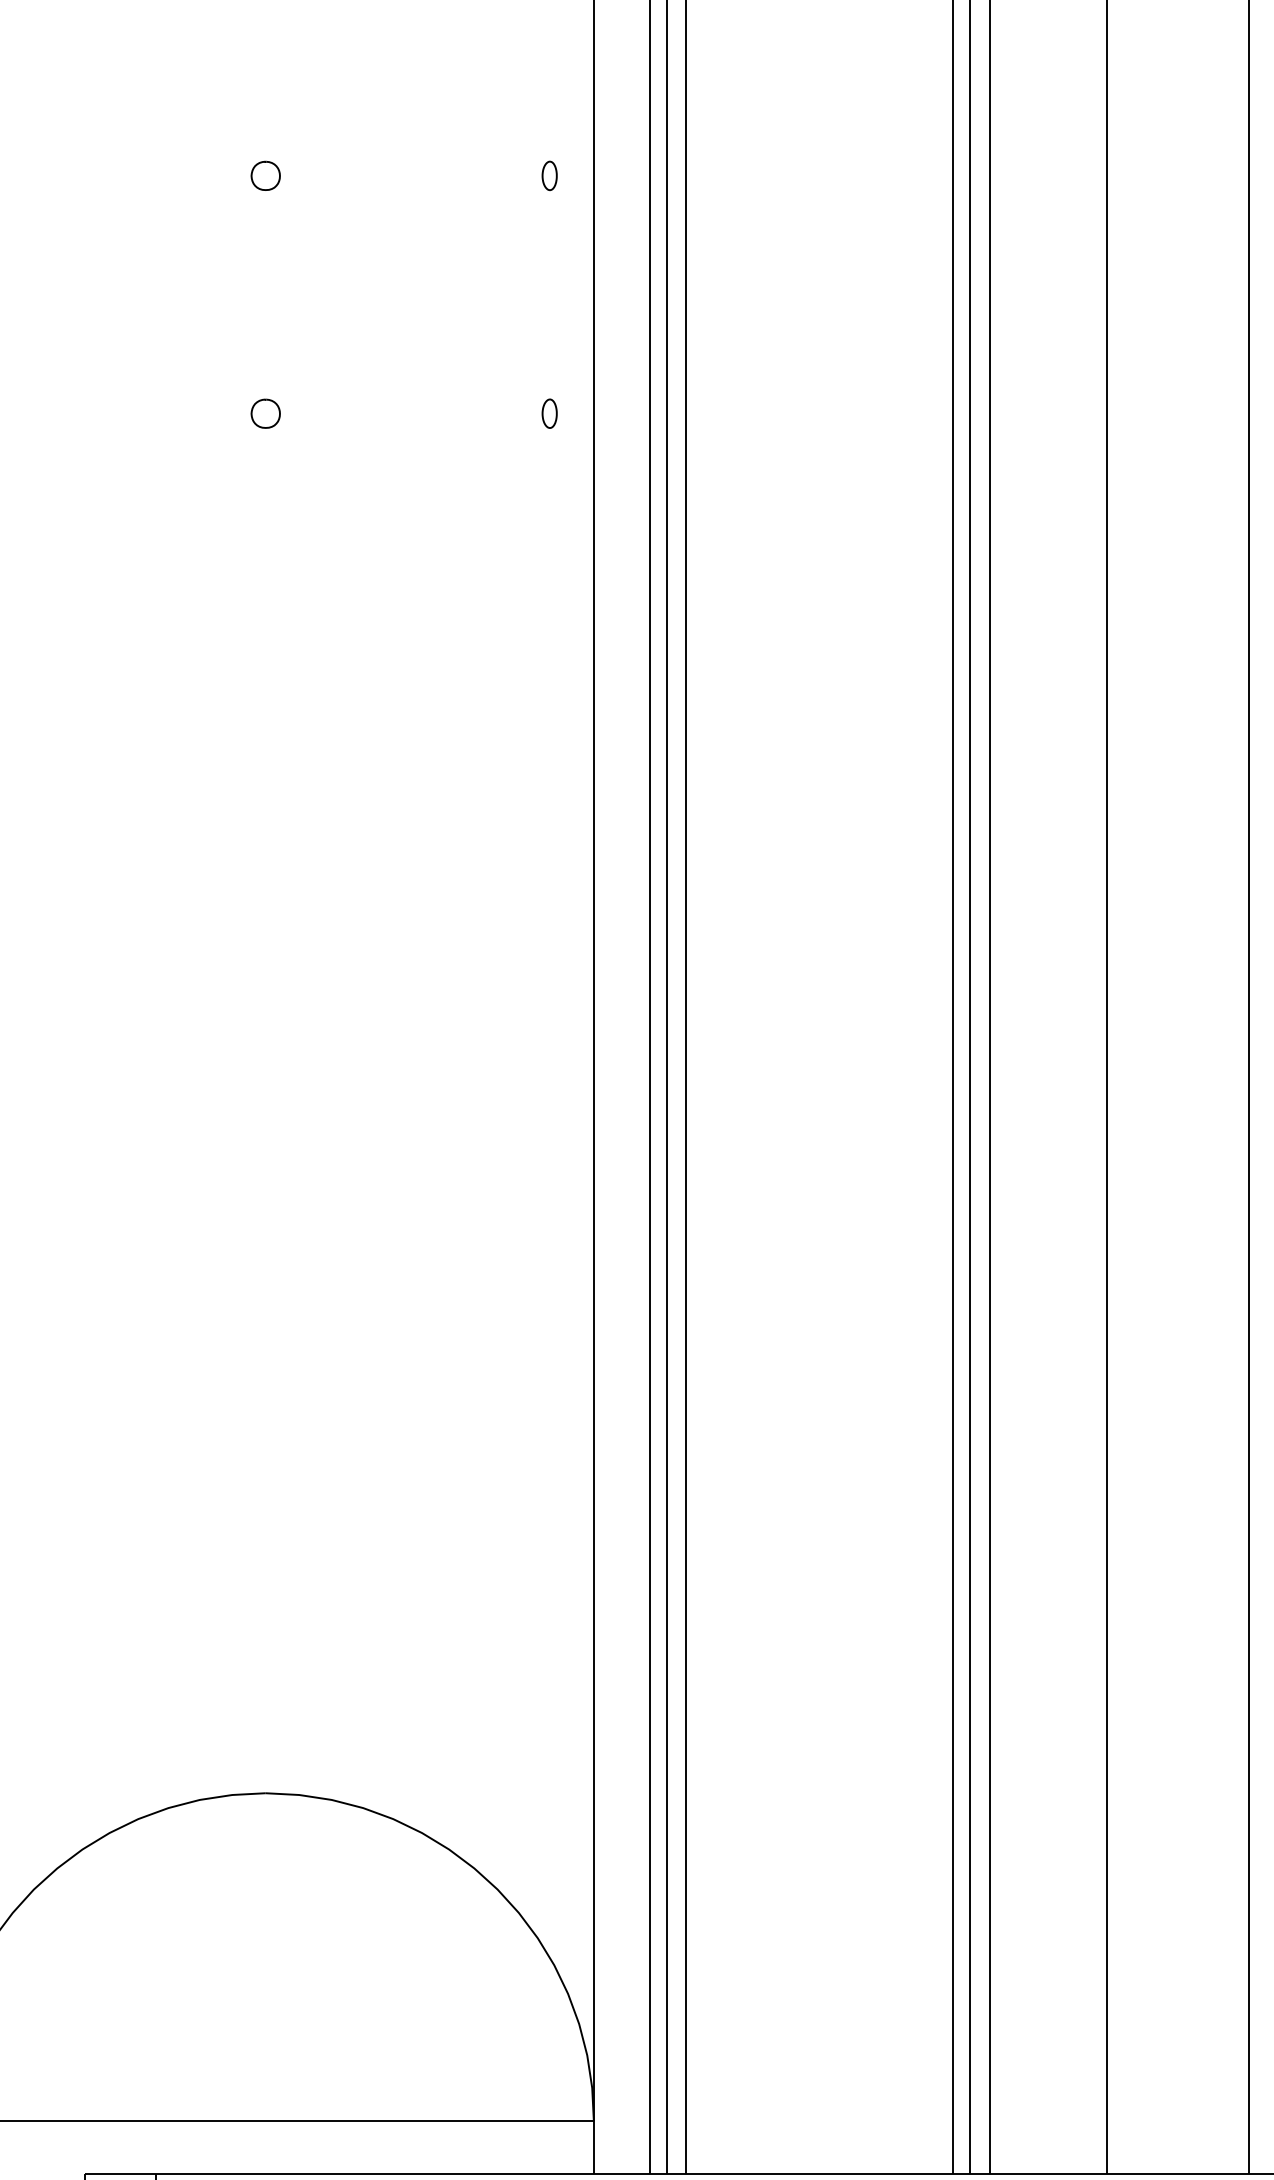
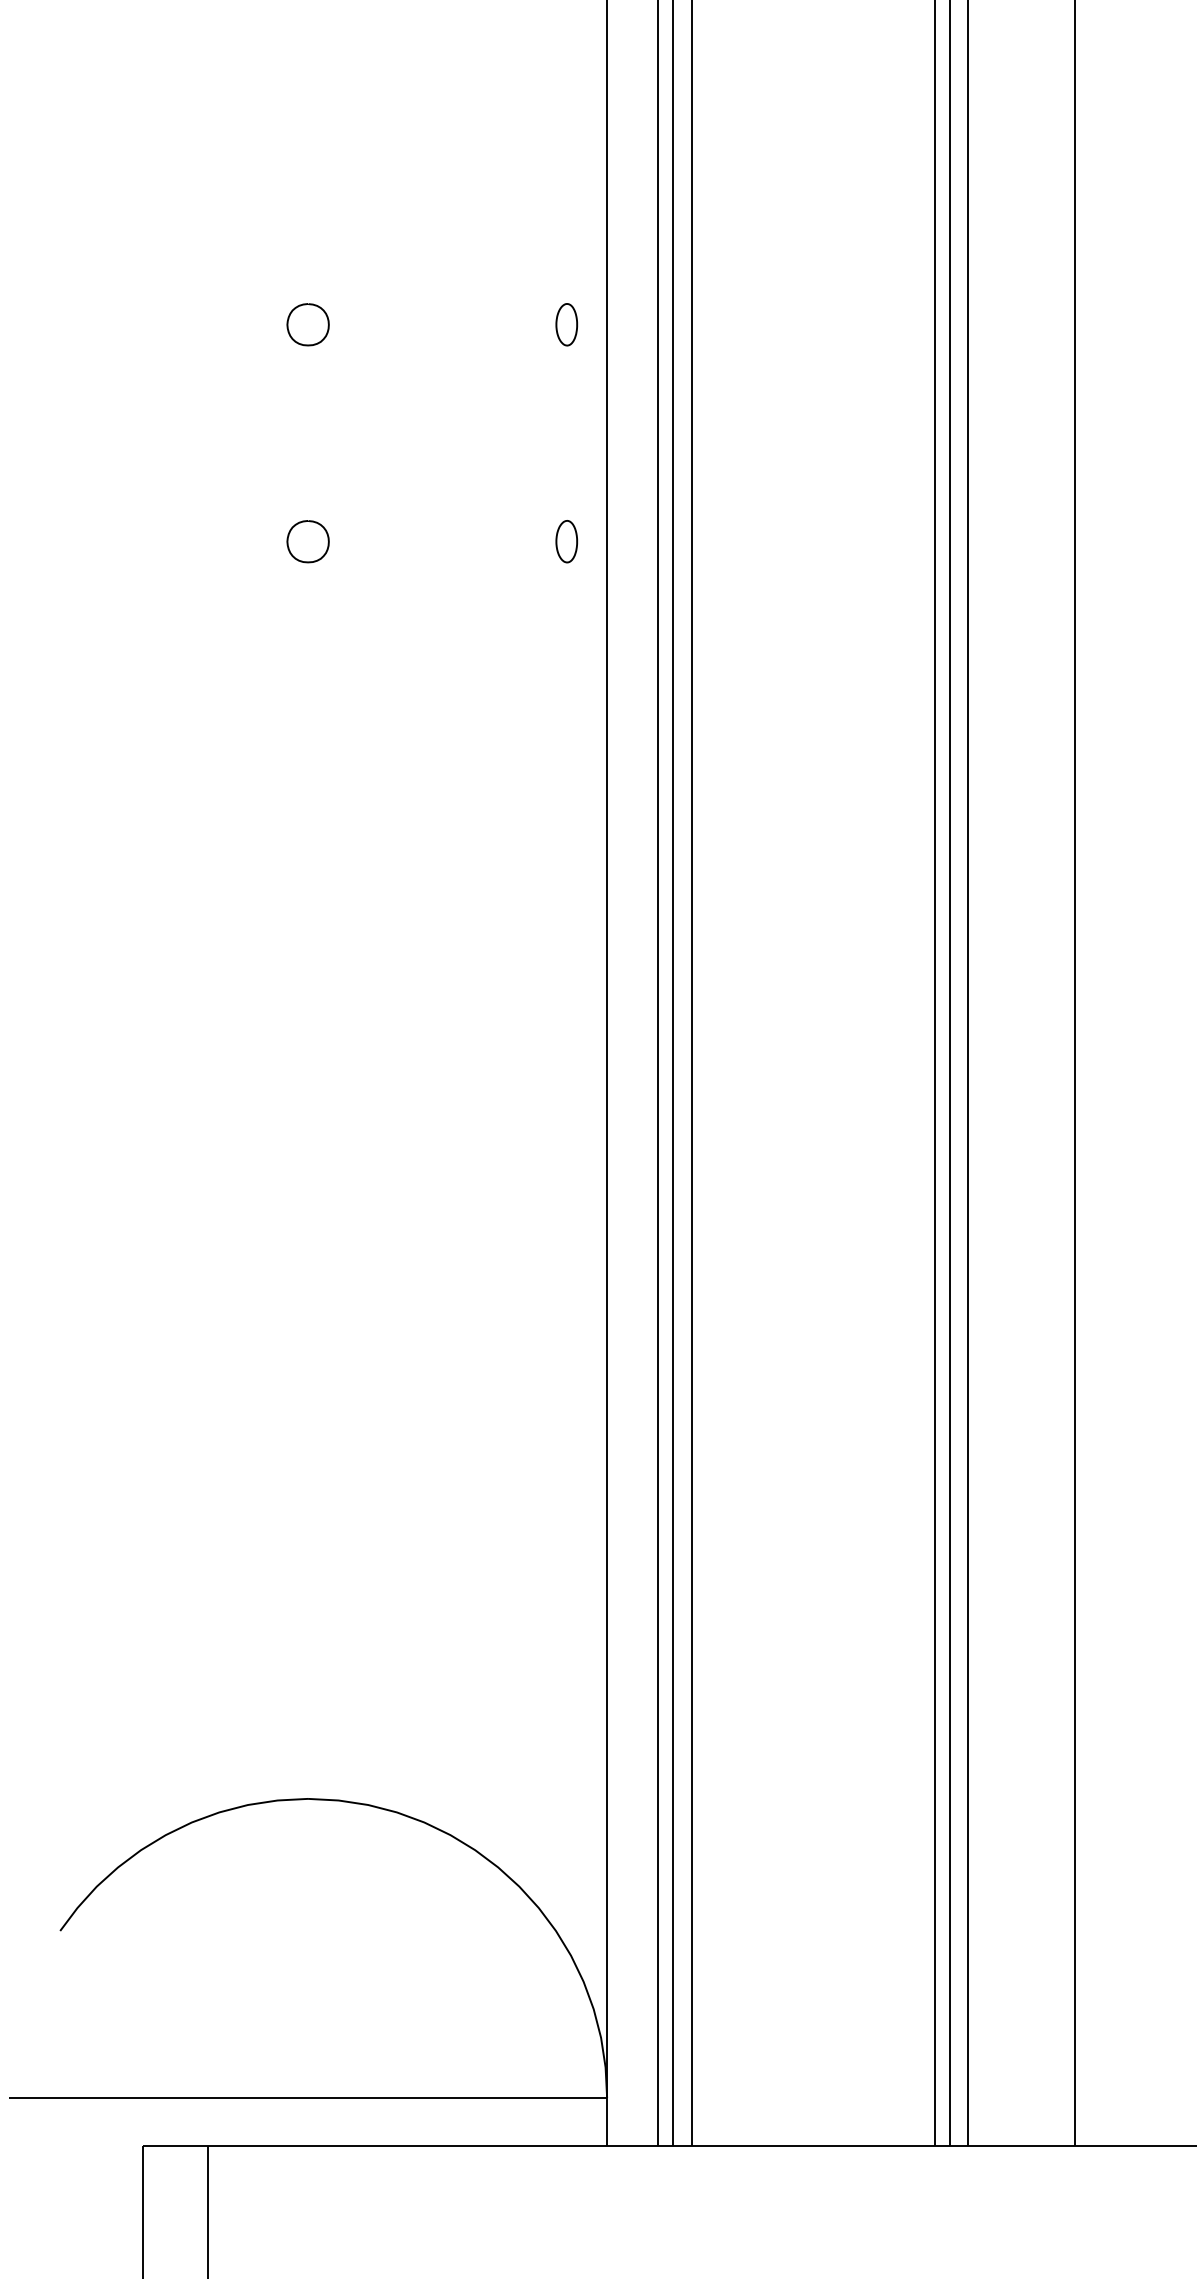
part: (265, 175) -> (307, 324), size x1.6
part: (549, 175) -> (566, 324), size x1.6
part: (265, 413) -> (307, 541), size x1.6
part: (549, 413) -> (566, 541), size x1.6

